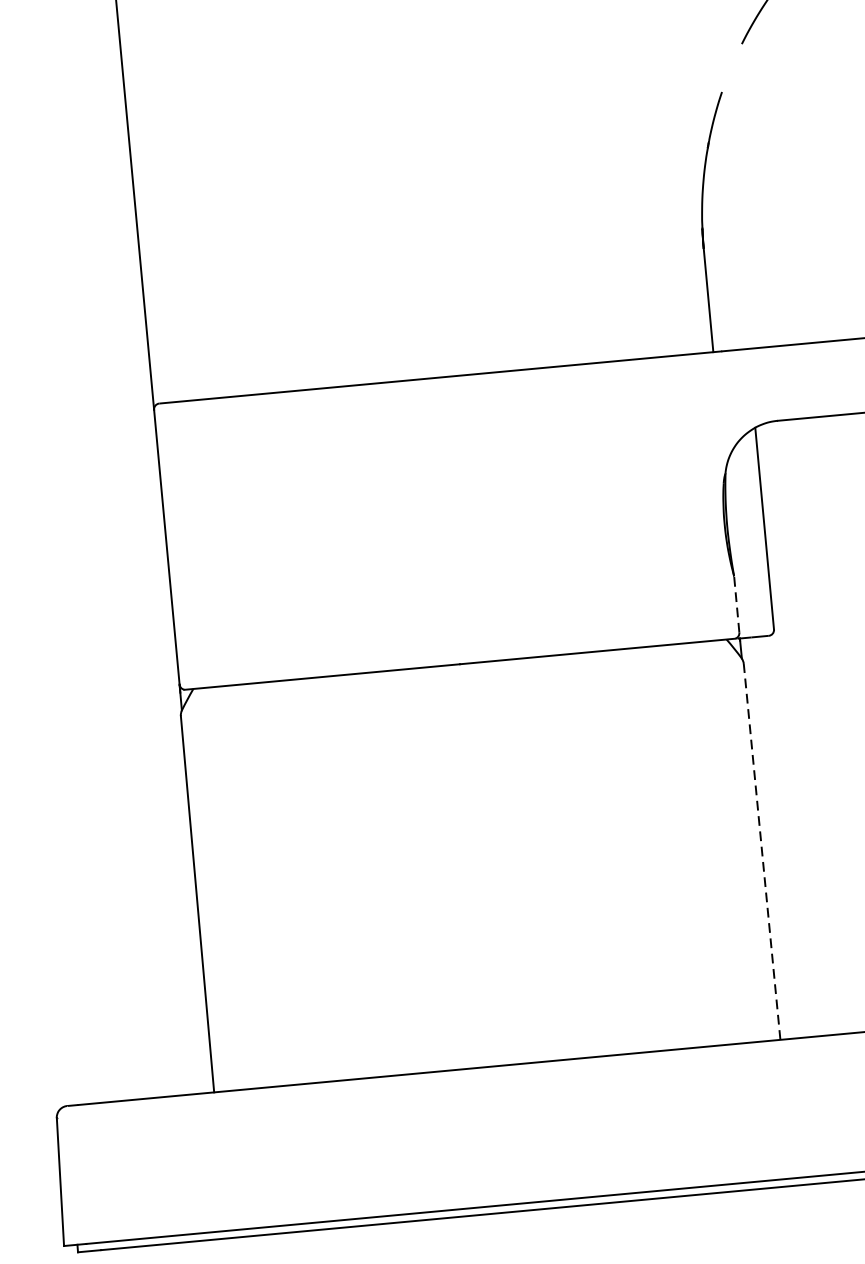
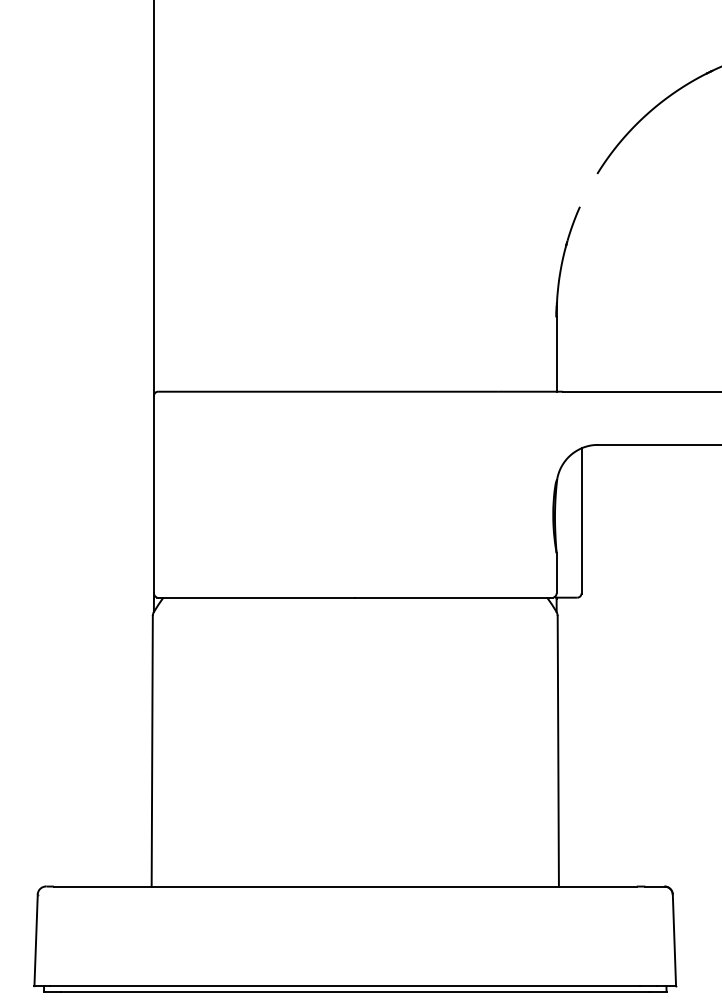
line: (736, 603) -> (556, 572), dashed -> solid
line: (762, 850) -> (558, 750), dashed -> solid

